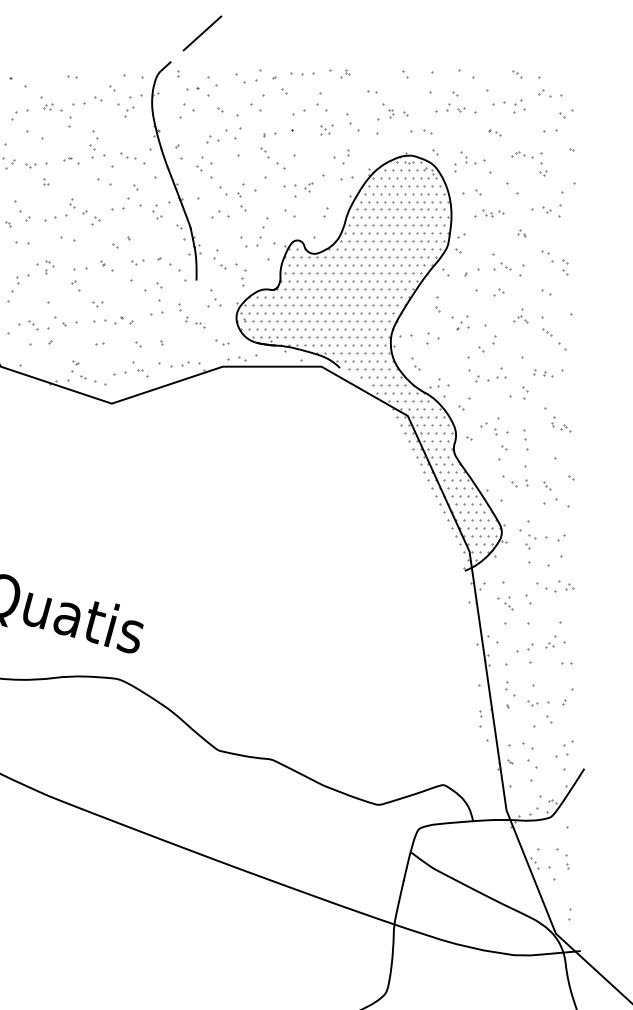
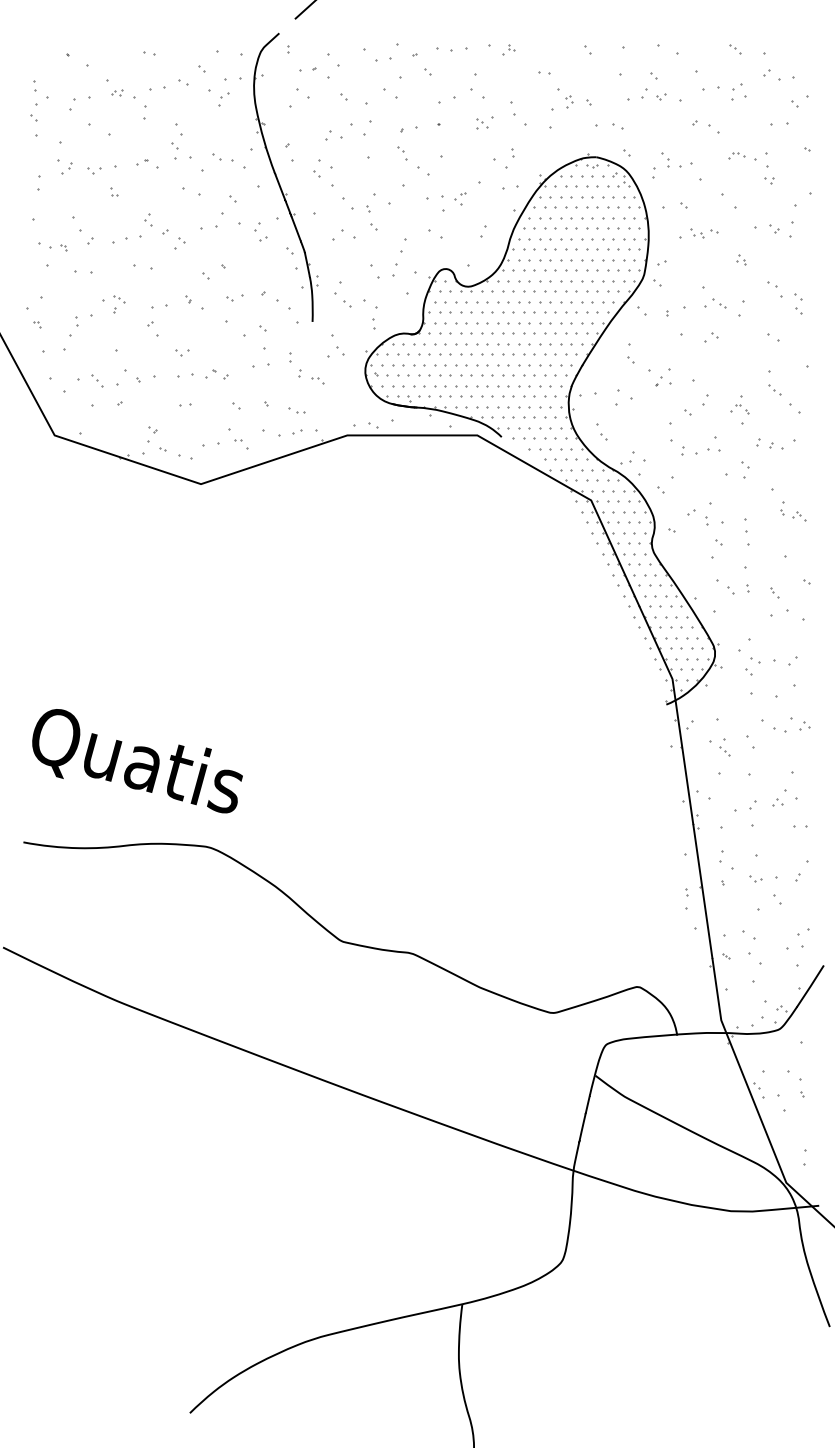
part: (494, 132) -> (705, 126), size x1.6
part: (520, 315) -> (739, 404), moved
part: (222, 342) -> (296, 410), moved

